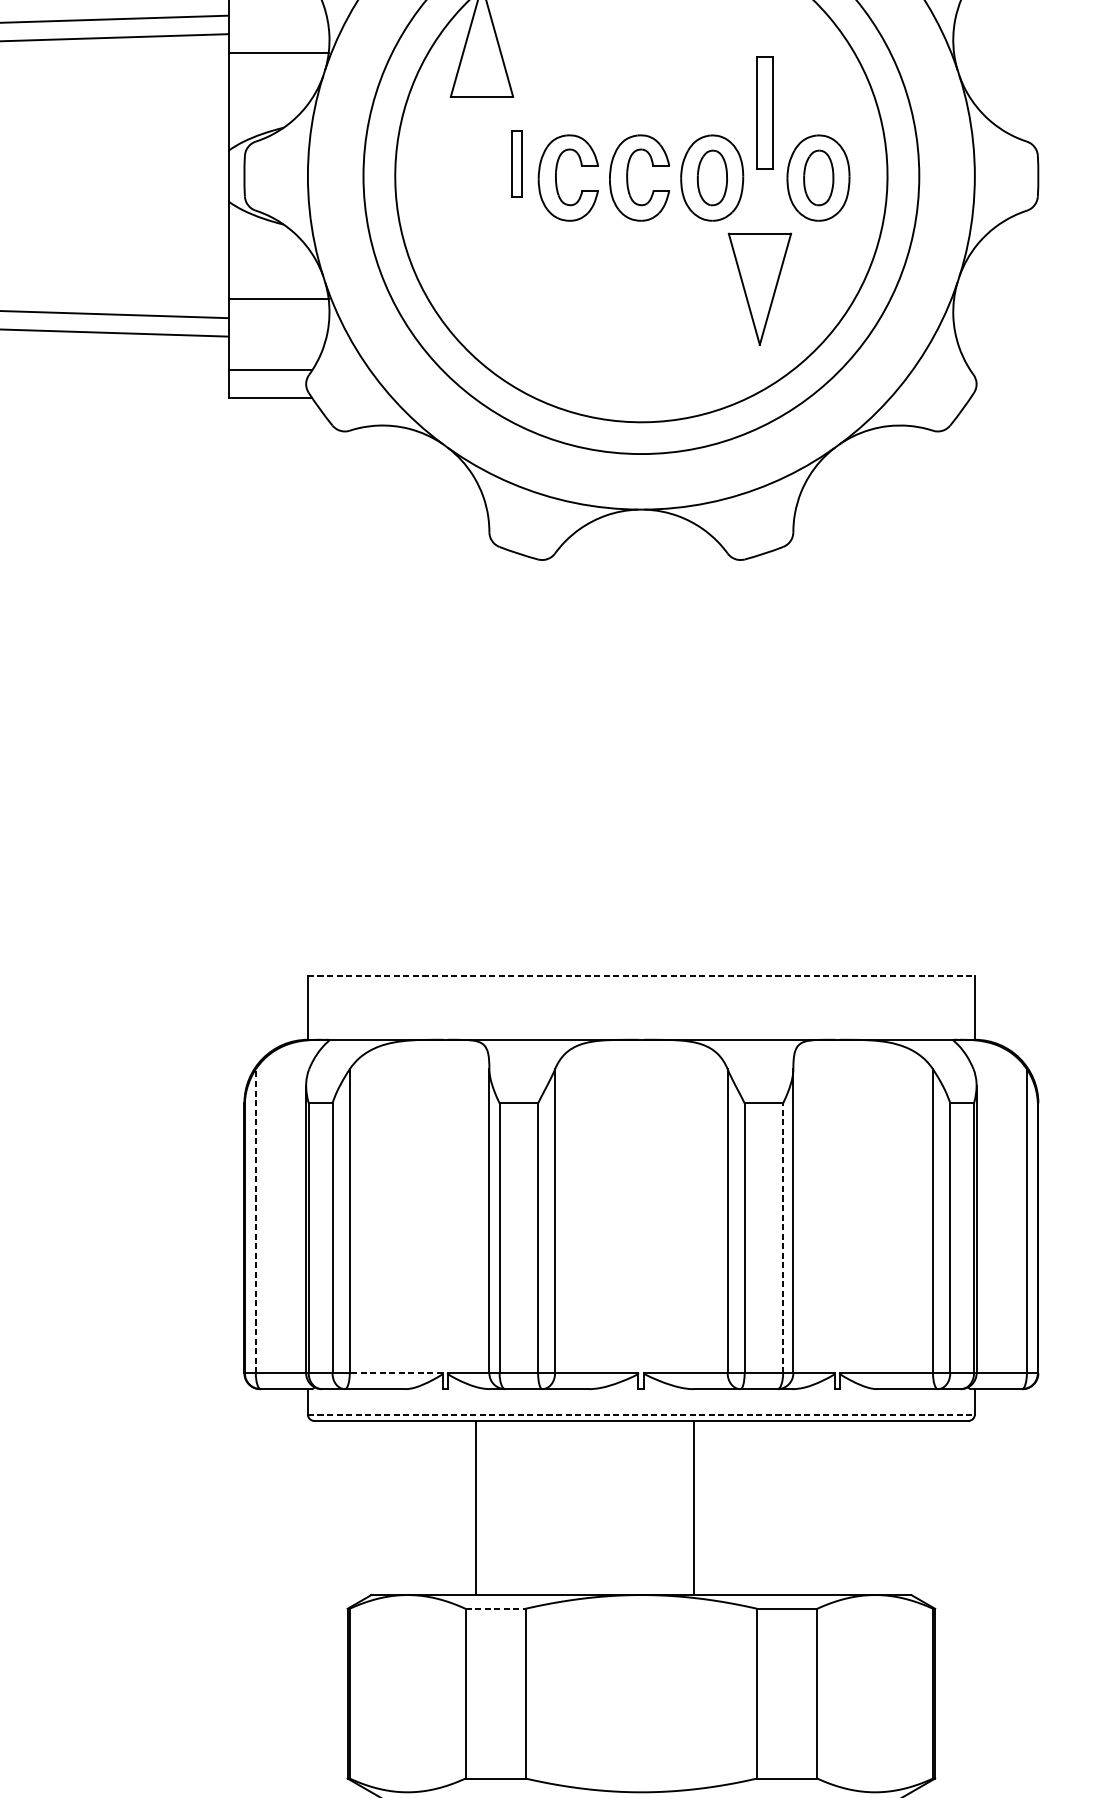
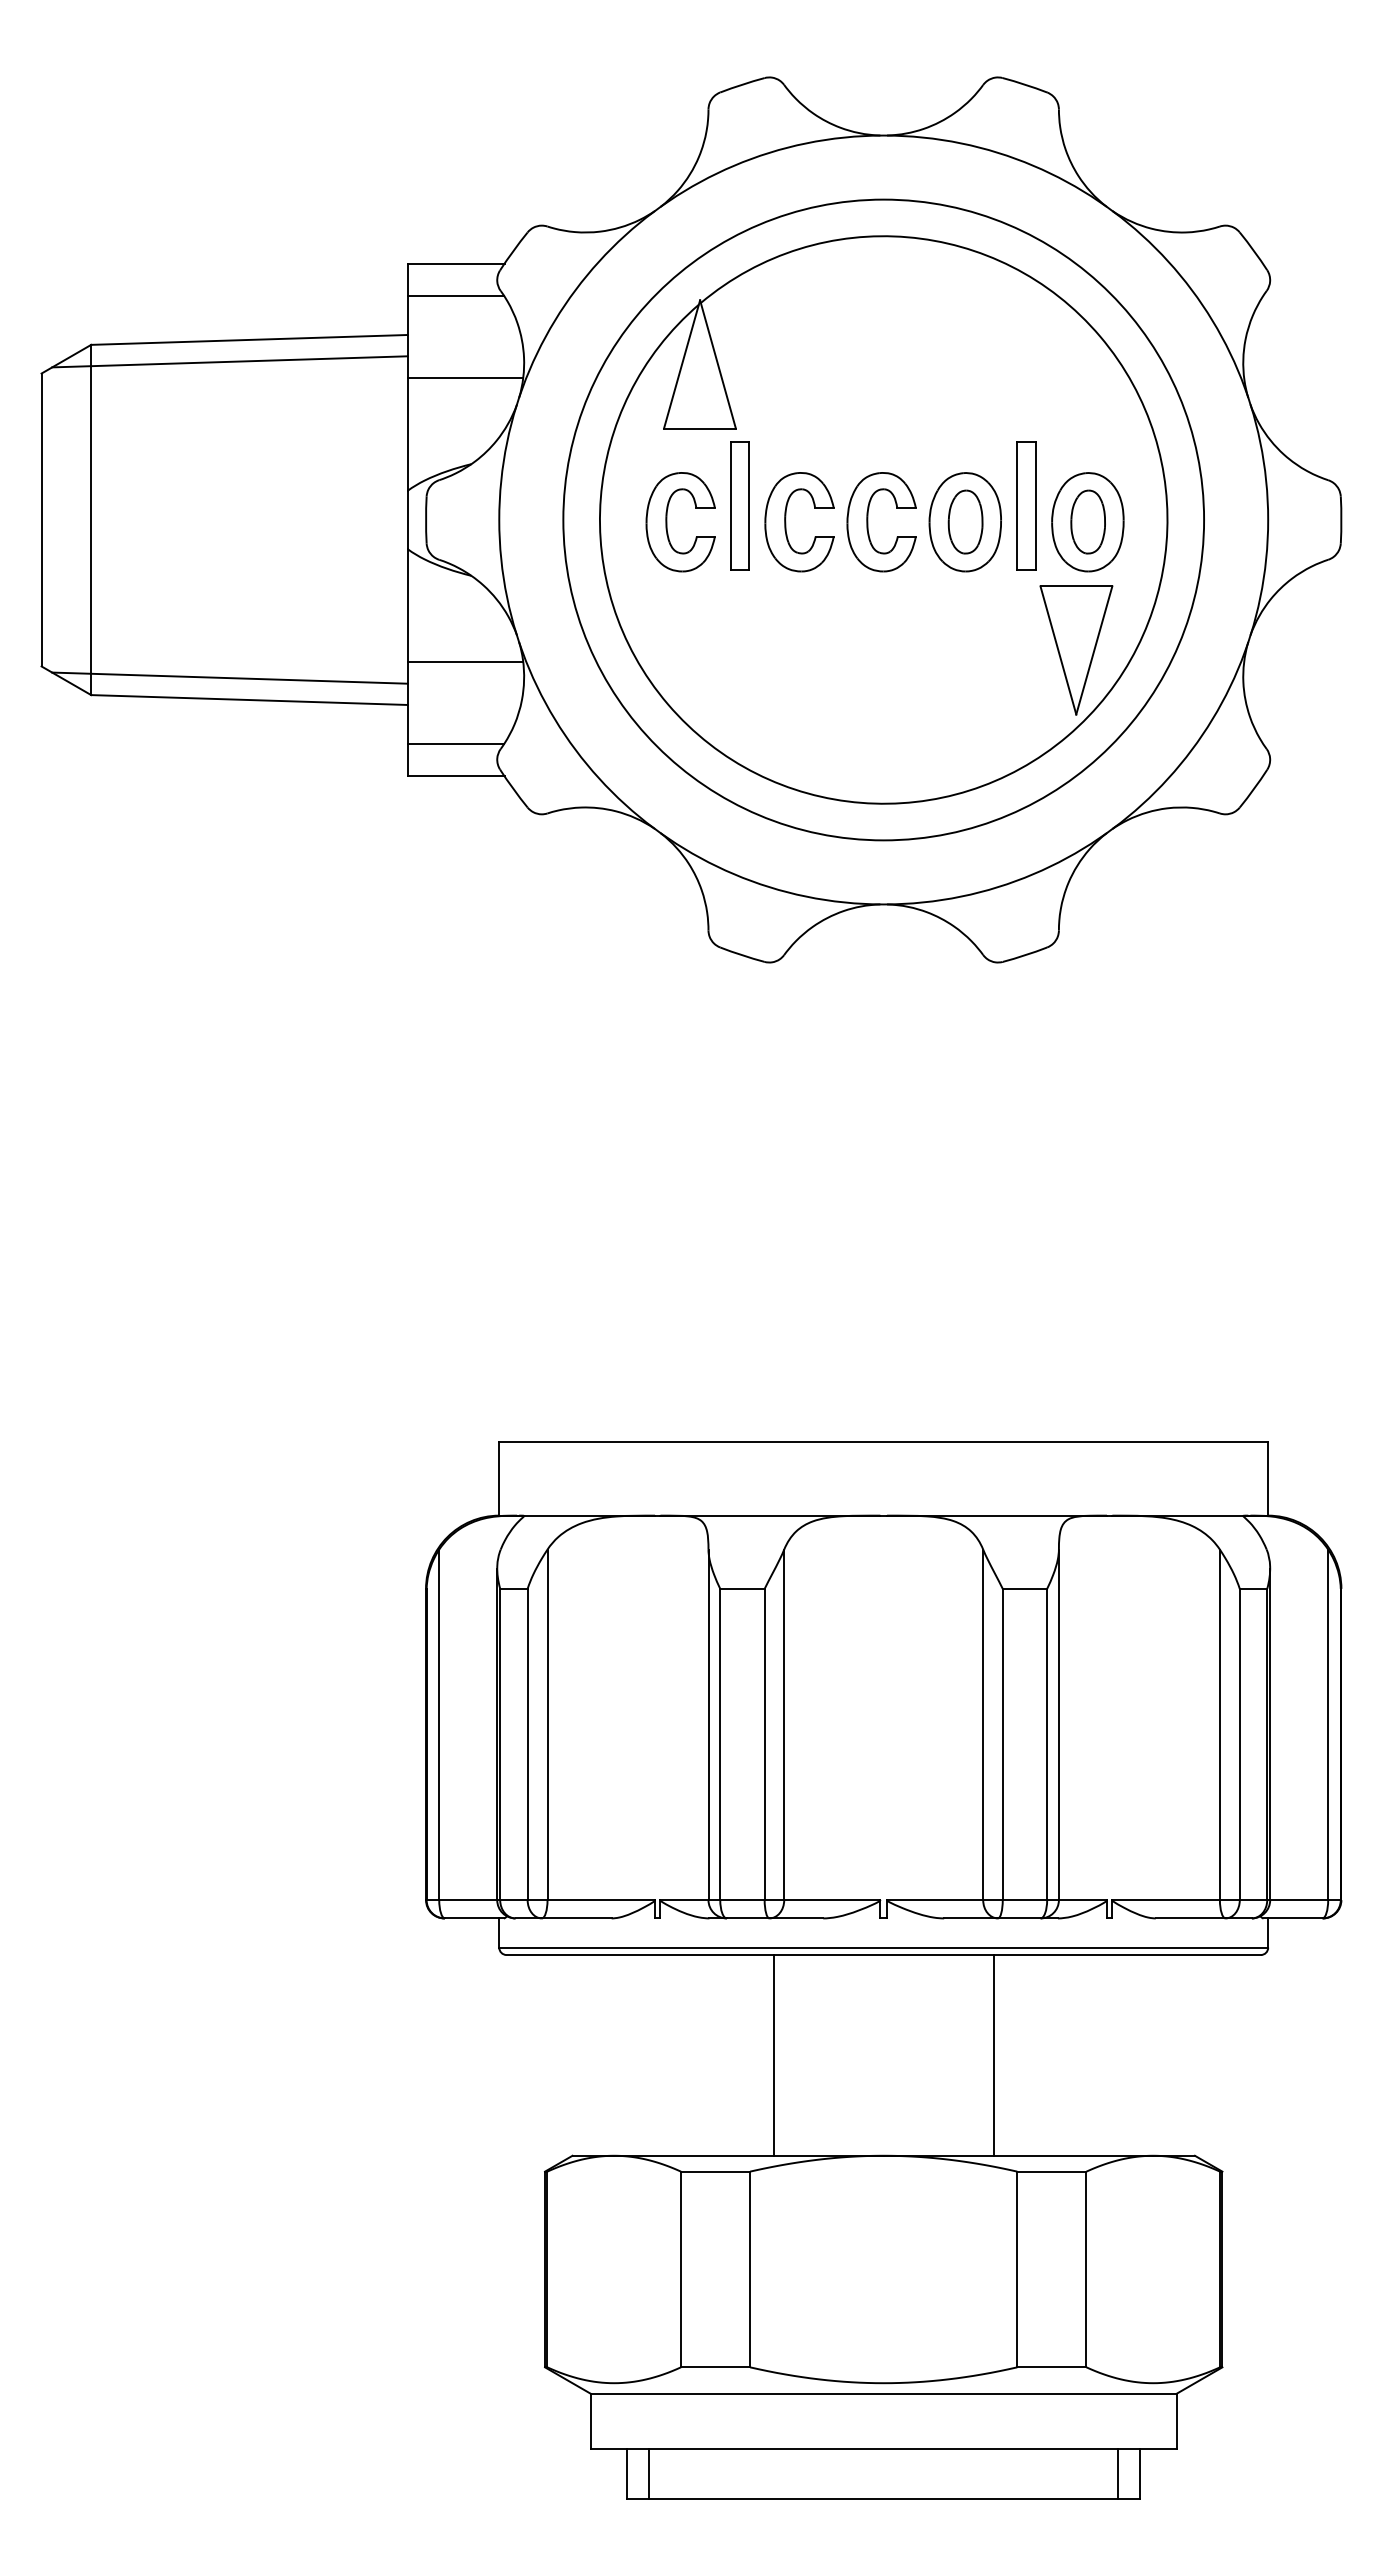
part: (765, 112) -> (1026, 505), moved
part: (516, 163) -> (739, 505), size x1.67
part: (453, 178) -> (667, 522), added
part: (760, 289) -> (1076, 650), moved
line: (642, 976) -> (884, 1442), dashed -> solid
line: (256, 1220) -> (439, 1724), dashed -> solid
line: (783, 1238) -> (1047, 1744), dashed -> solid
line: (396, 1373) -> (601, 1900), dashed -> solid
line: (642, 1414) -> (884, 1947), dashed -> solid
line: (475, 1508) -> (773, 2055), moved
line: (694, 1508) -> (993, 2055), moved
line: (495, 1608) -> (715, 2171), dashed -> solid

